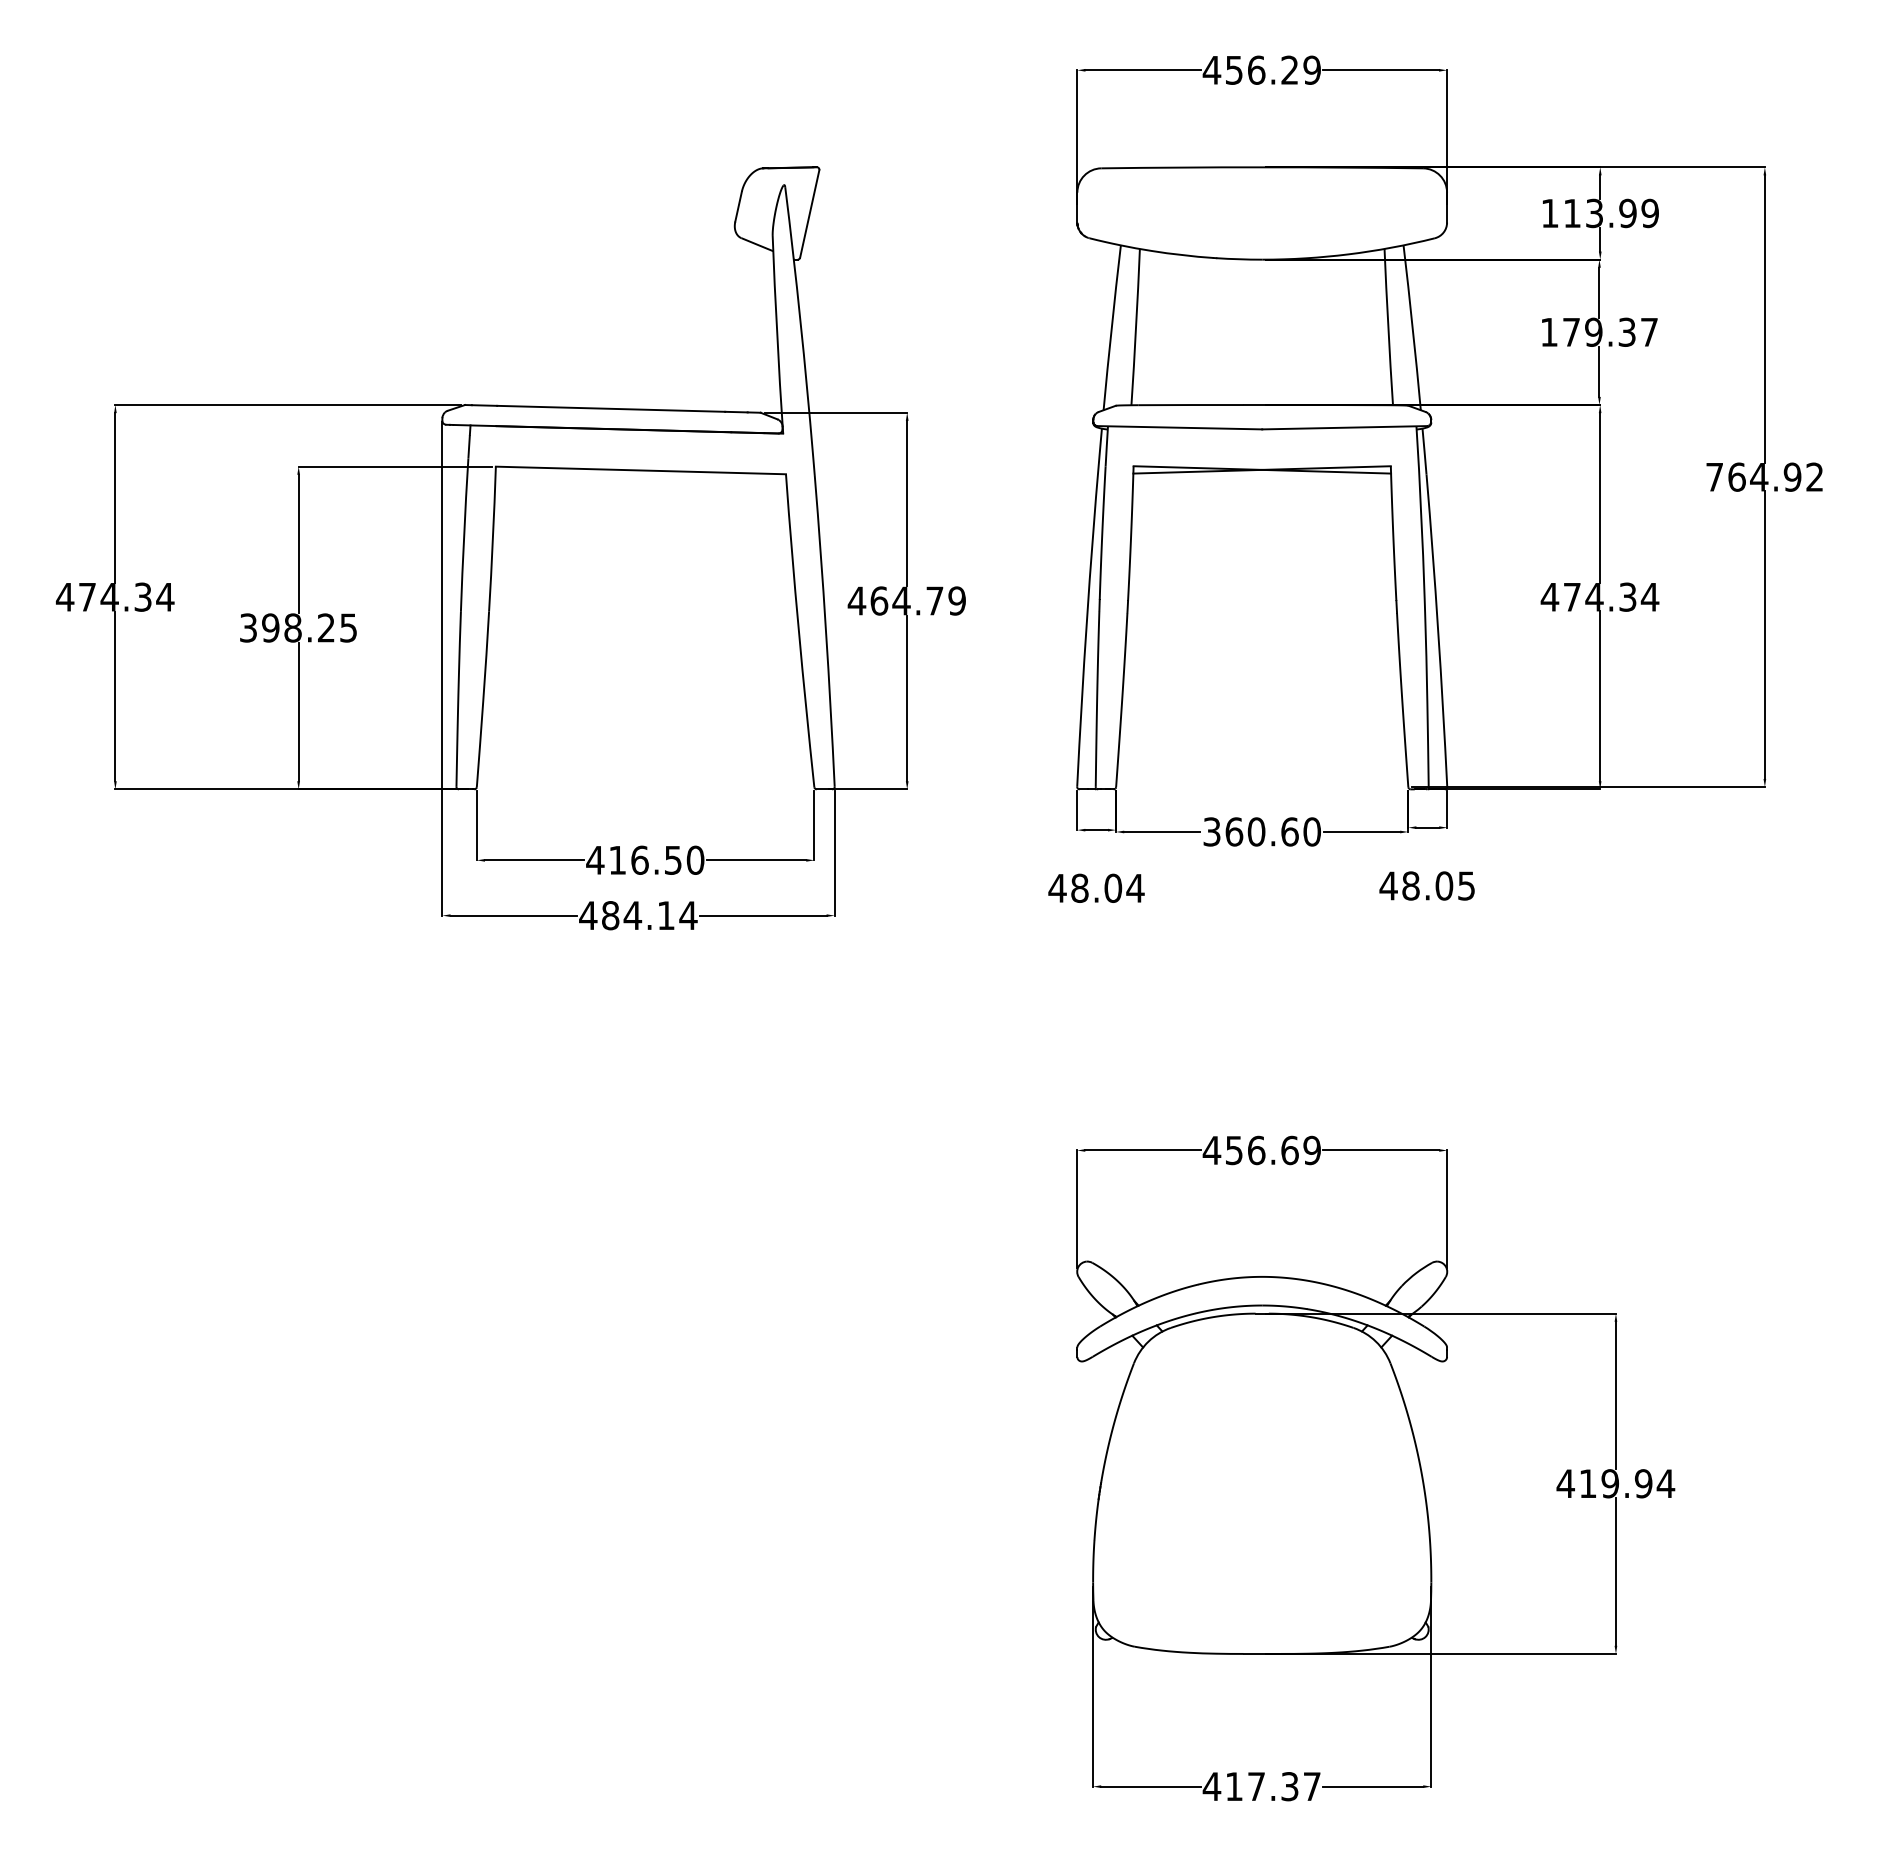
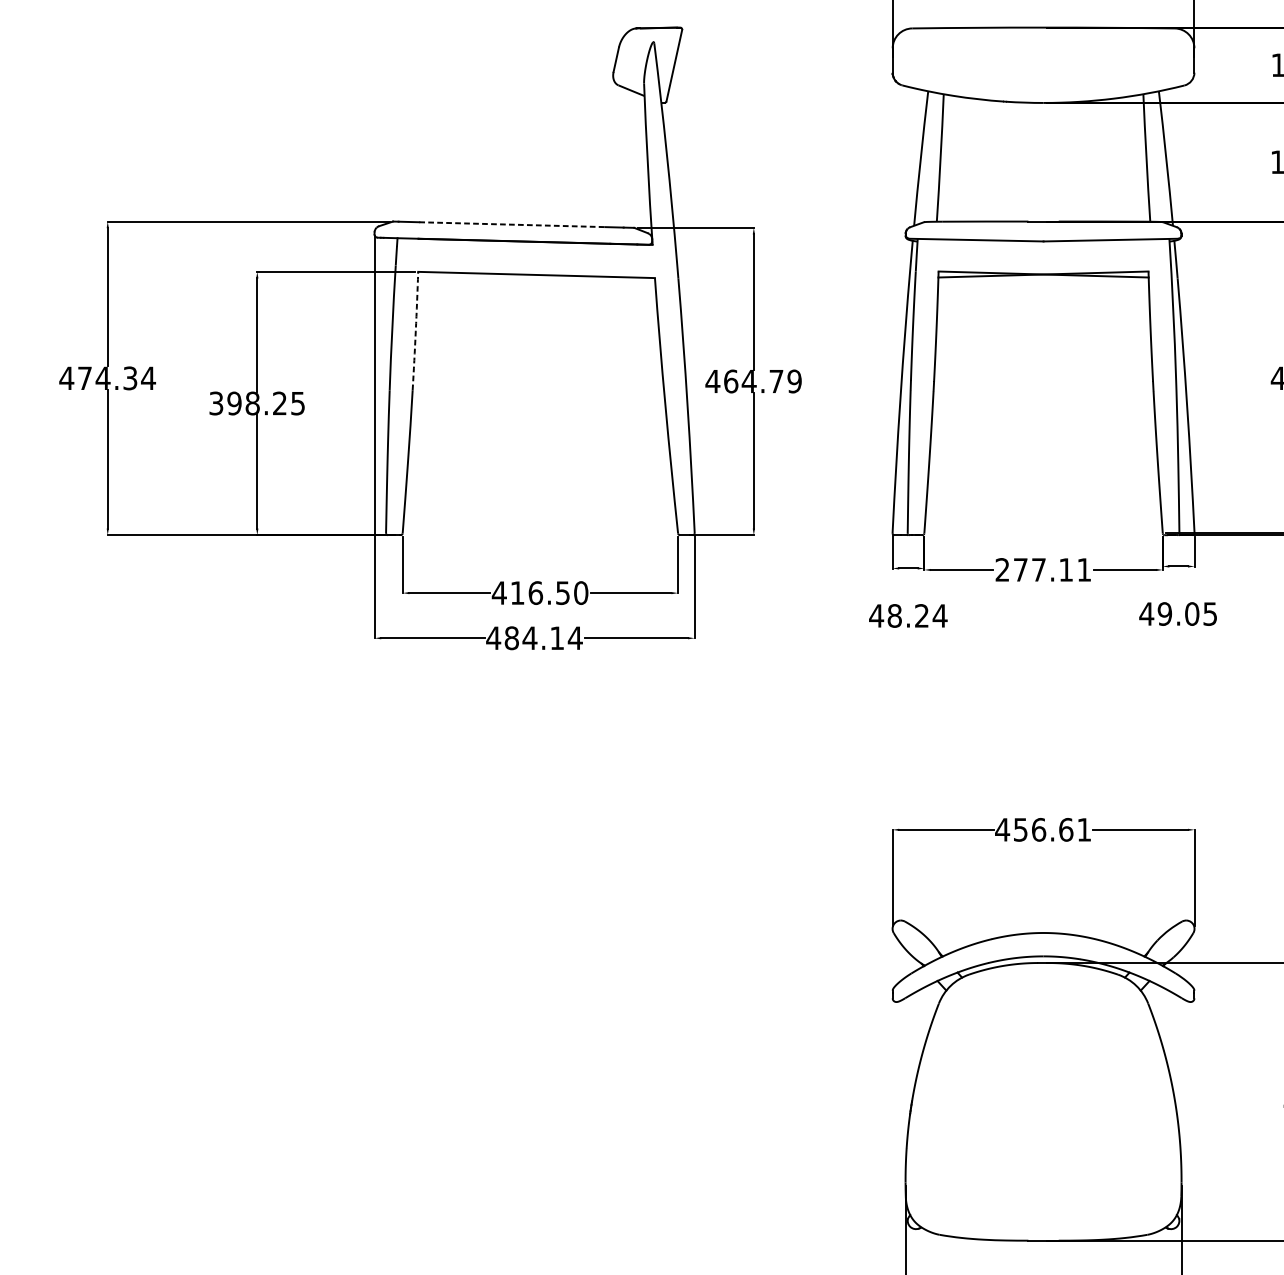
line: (611, 408) -> (512, 224), solid -> dashed
arc: (492, 539) -> (415, 331), solid -> dashed
text: (1261, 831) -> (1042, 569), 360.60 -> 277.11
text: (1410, 885) -> (1164, 613), 48.05 -> 49.05
text: (1113, 887) -> (922, 615), 48.04 -> 48.24
text: (1311, 1150) -> (1083, 829), 456.69 -> 456.61

